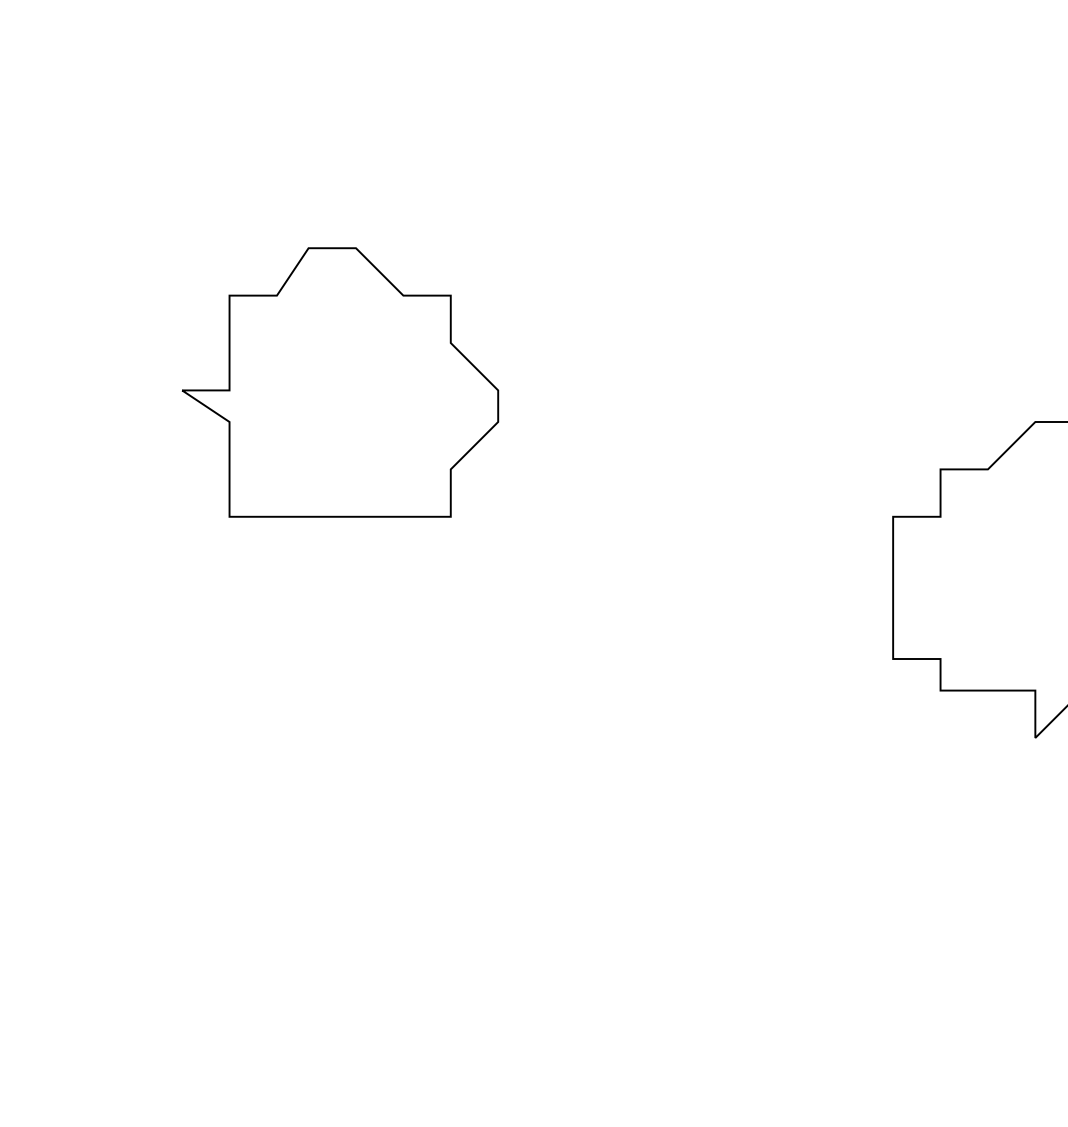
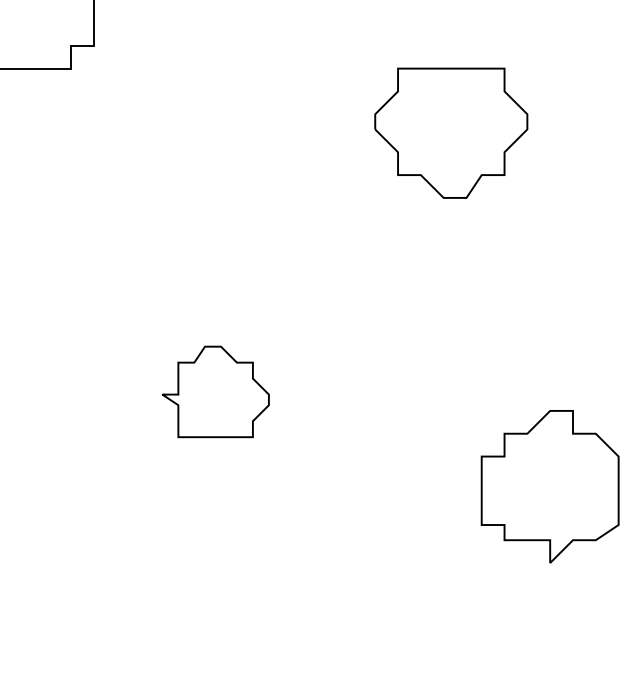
part: (340, 381) -> (215, 391), size x0.7

